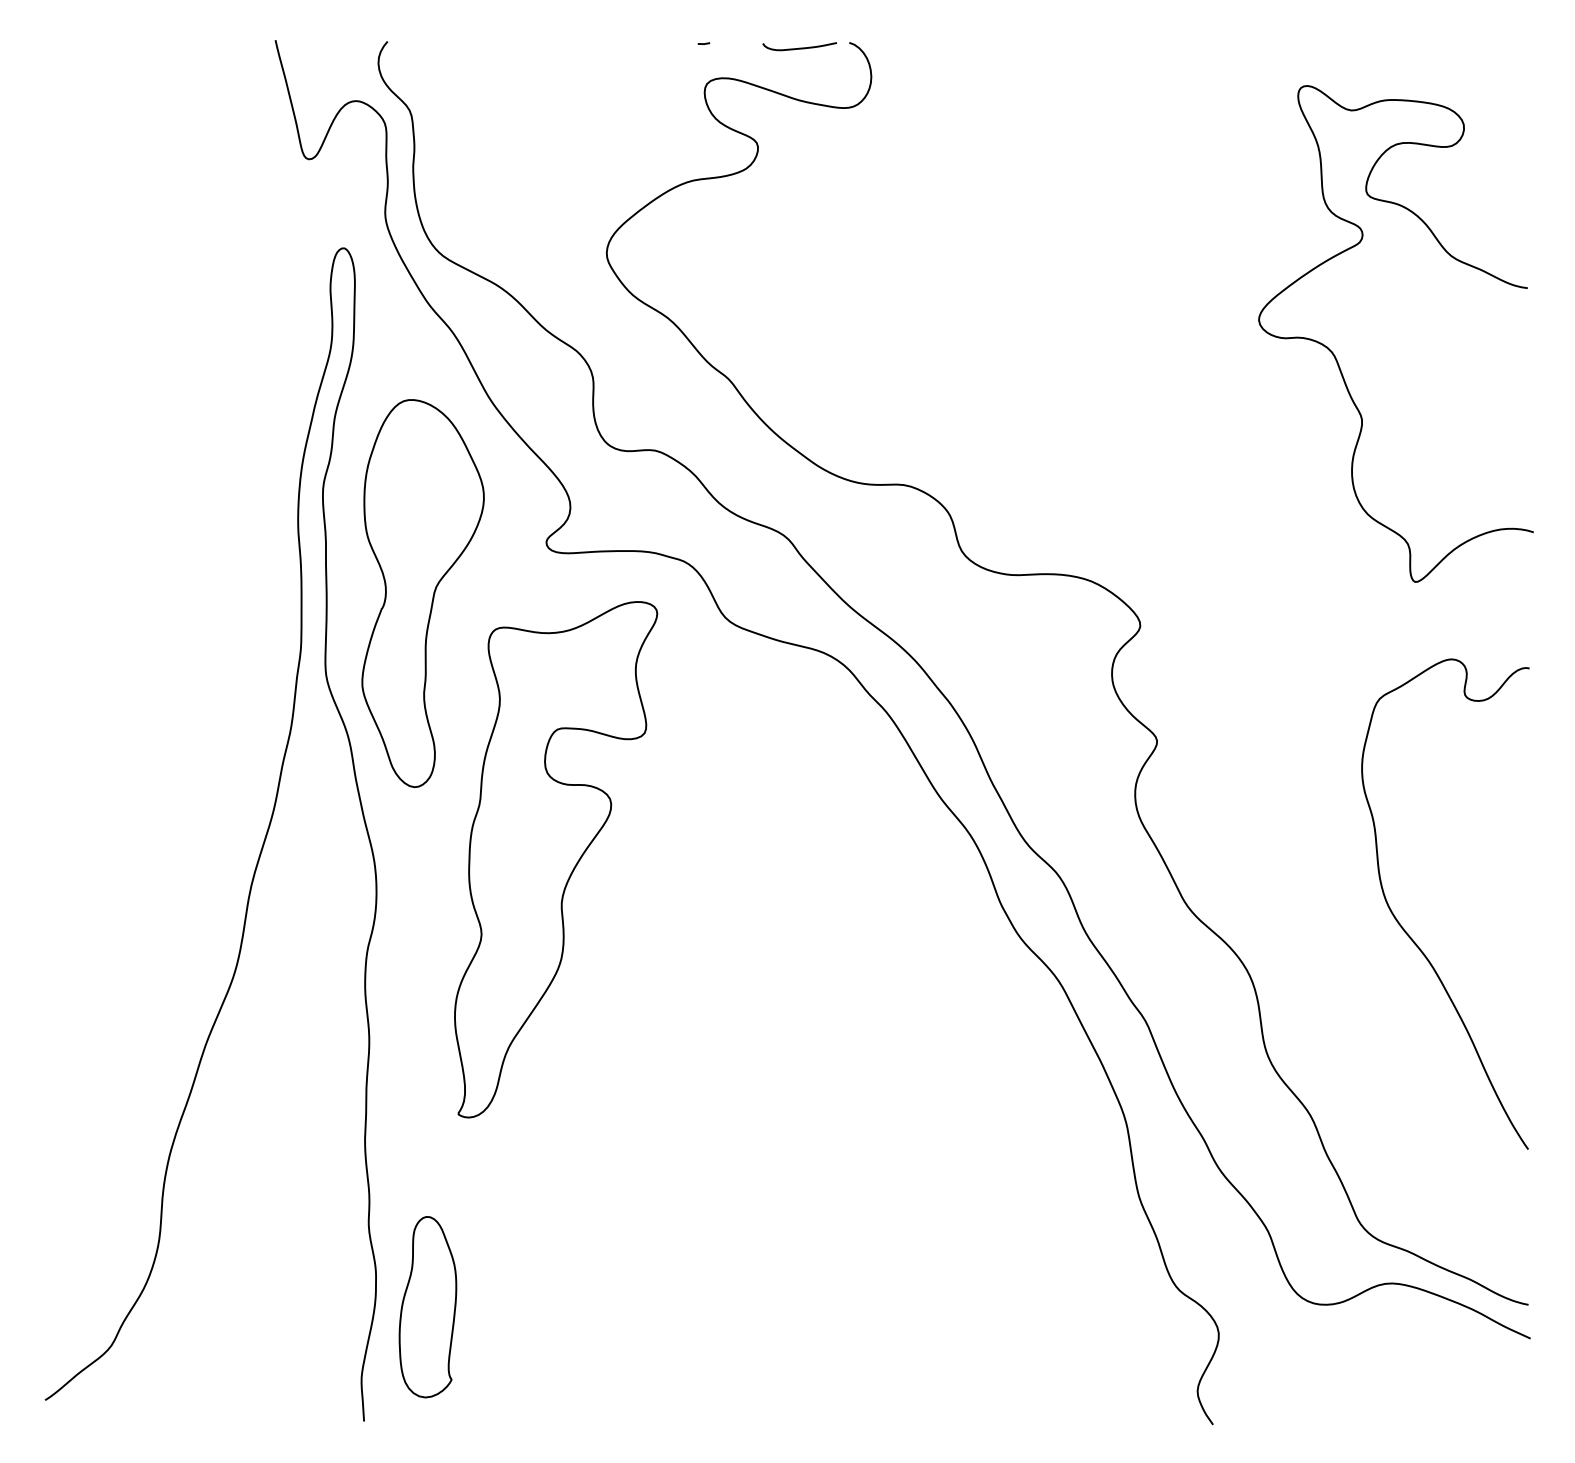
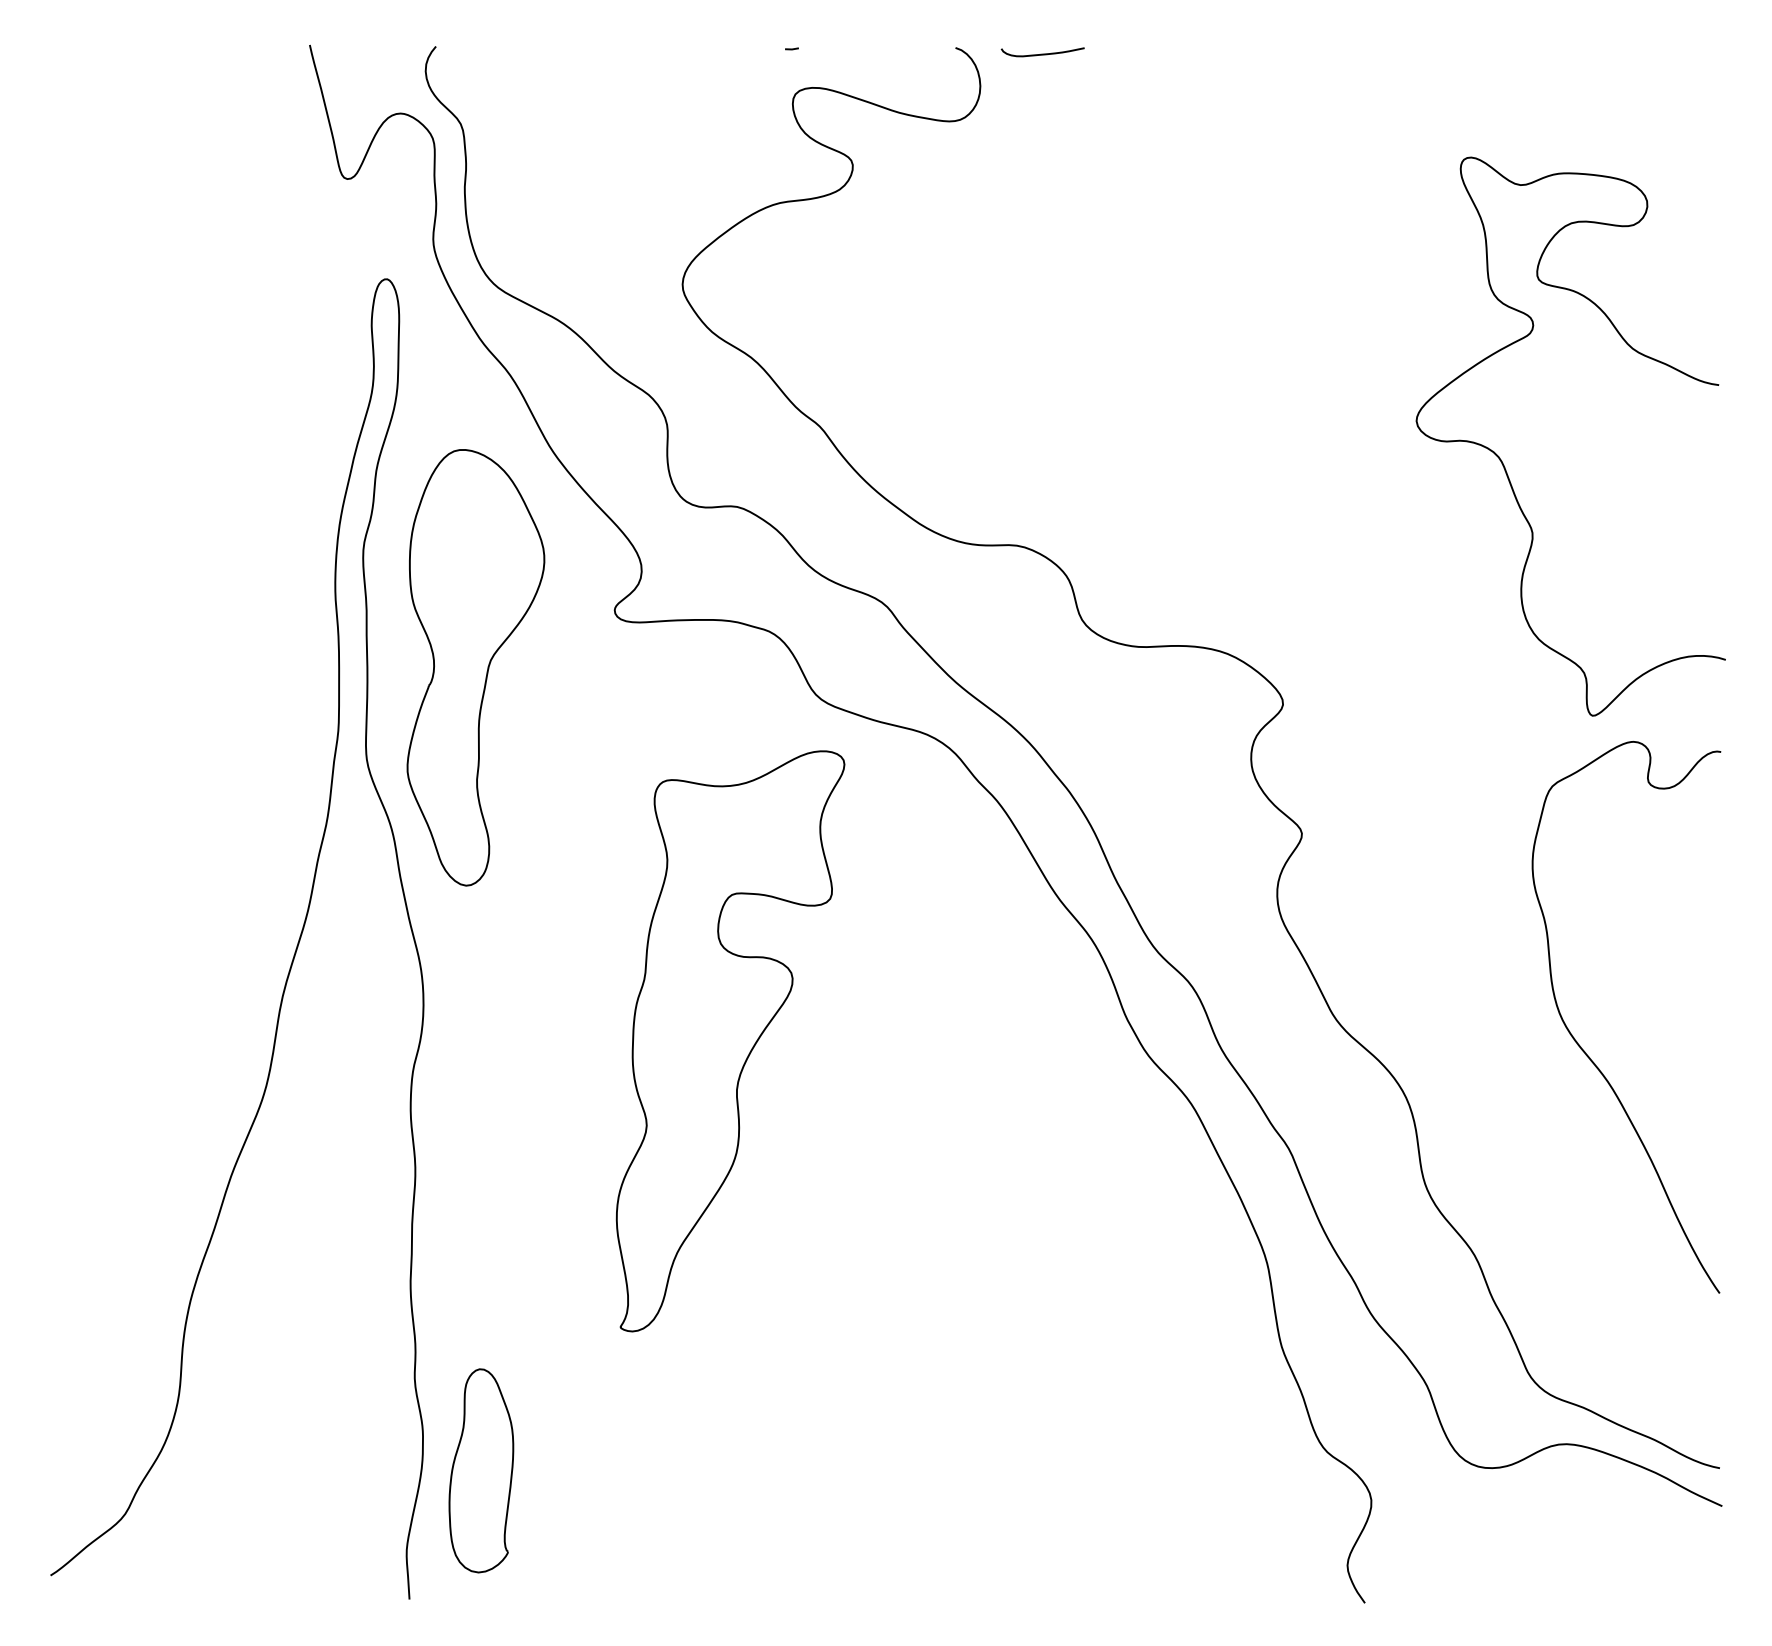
curve: (799, 47) -> (1042, 53), moved
curve: (1338, 363) -> (1506, 469), moved
part: (556, 859) -> (730, 1041), moved

